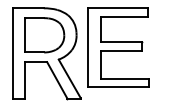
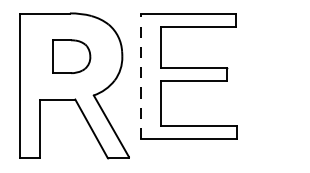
part: (44, 35) -> (71, 56), size x0.6
line: (88, 47) -> (141, 76), solid -> dashed

